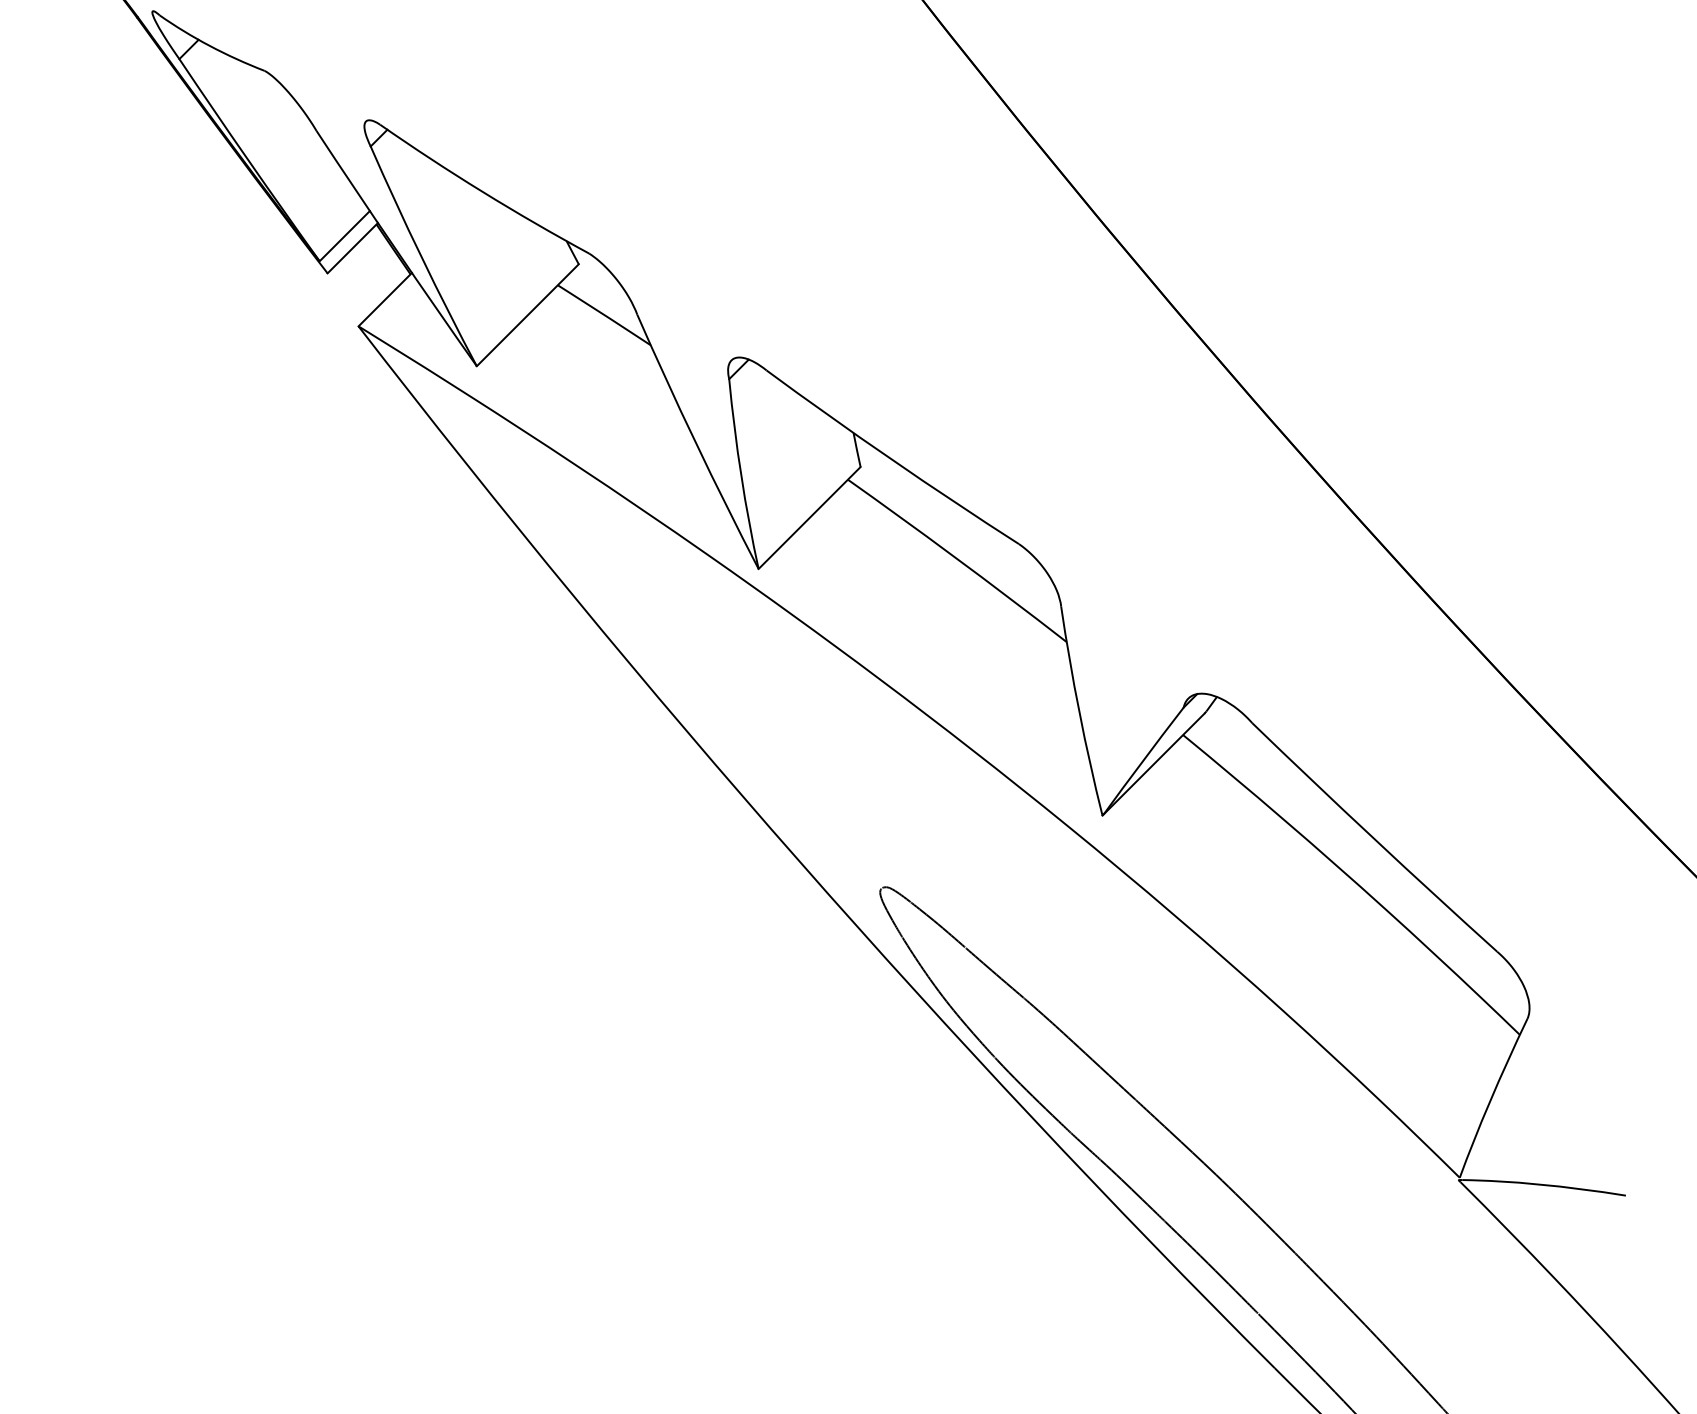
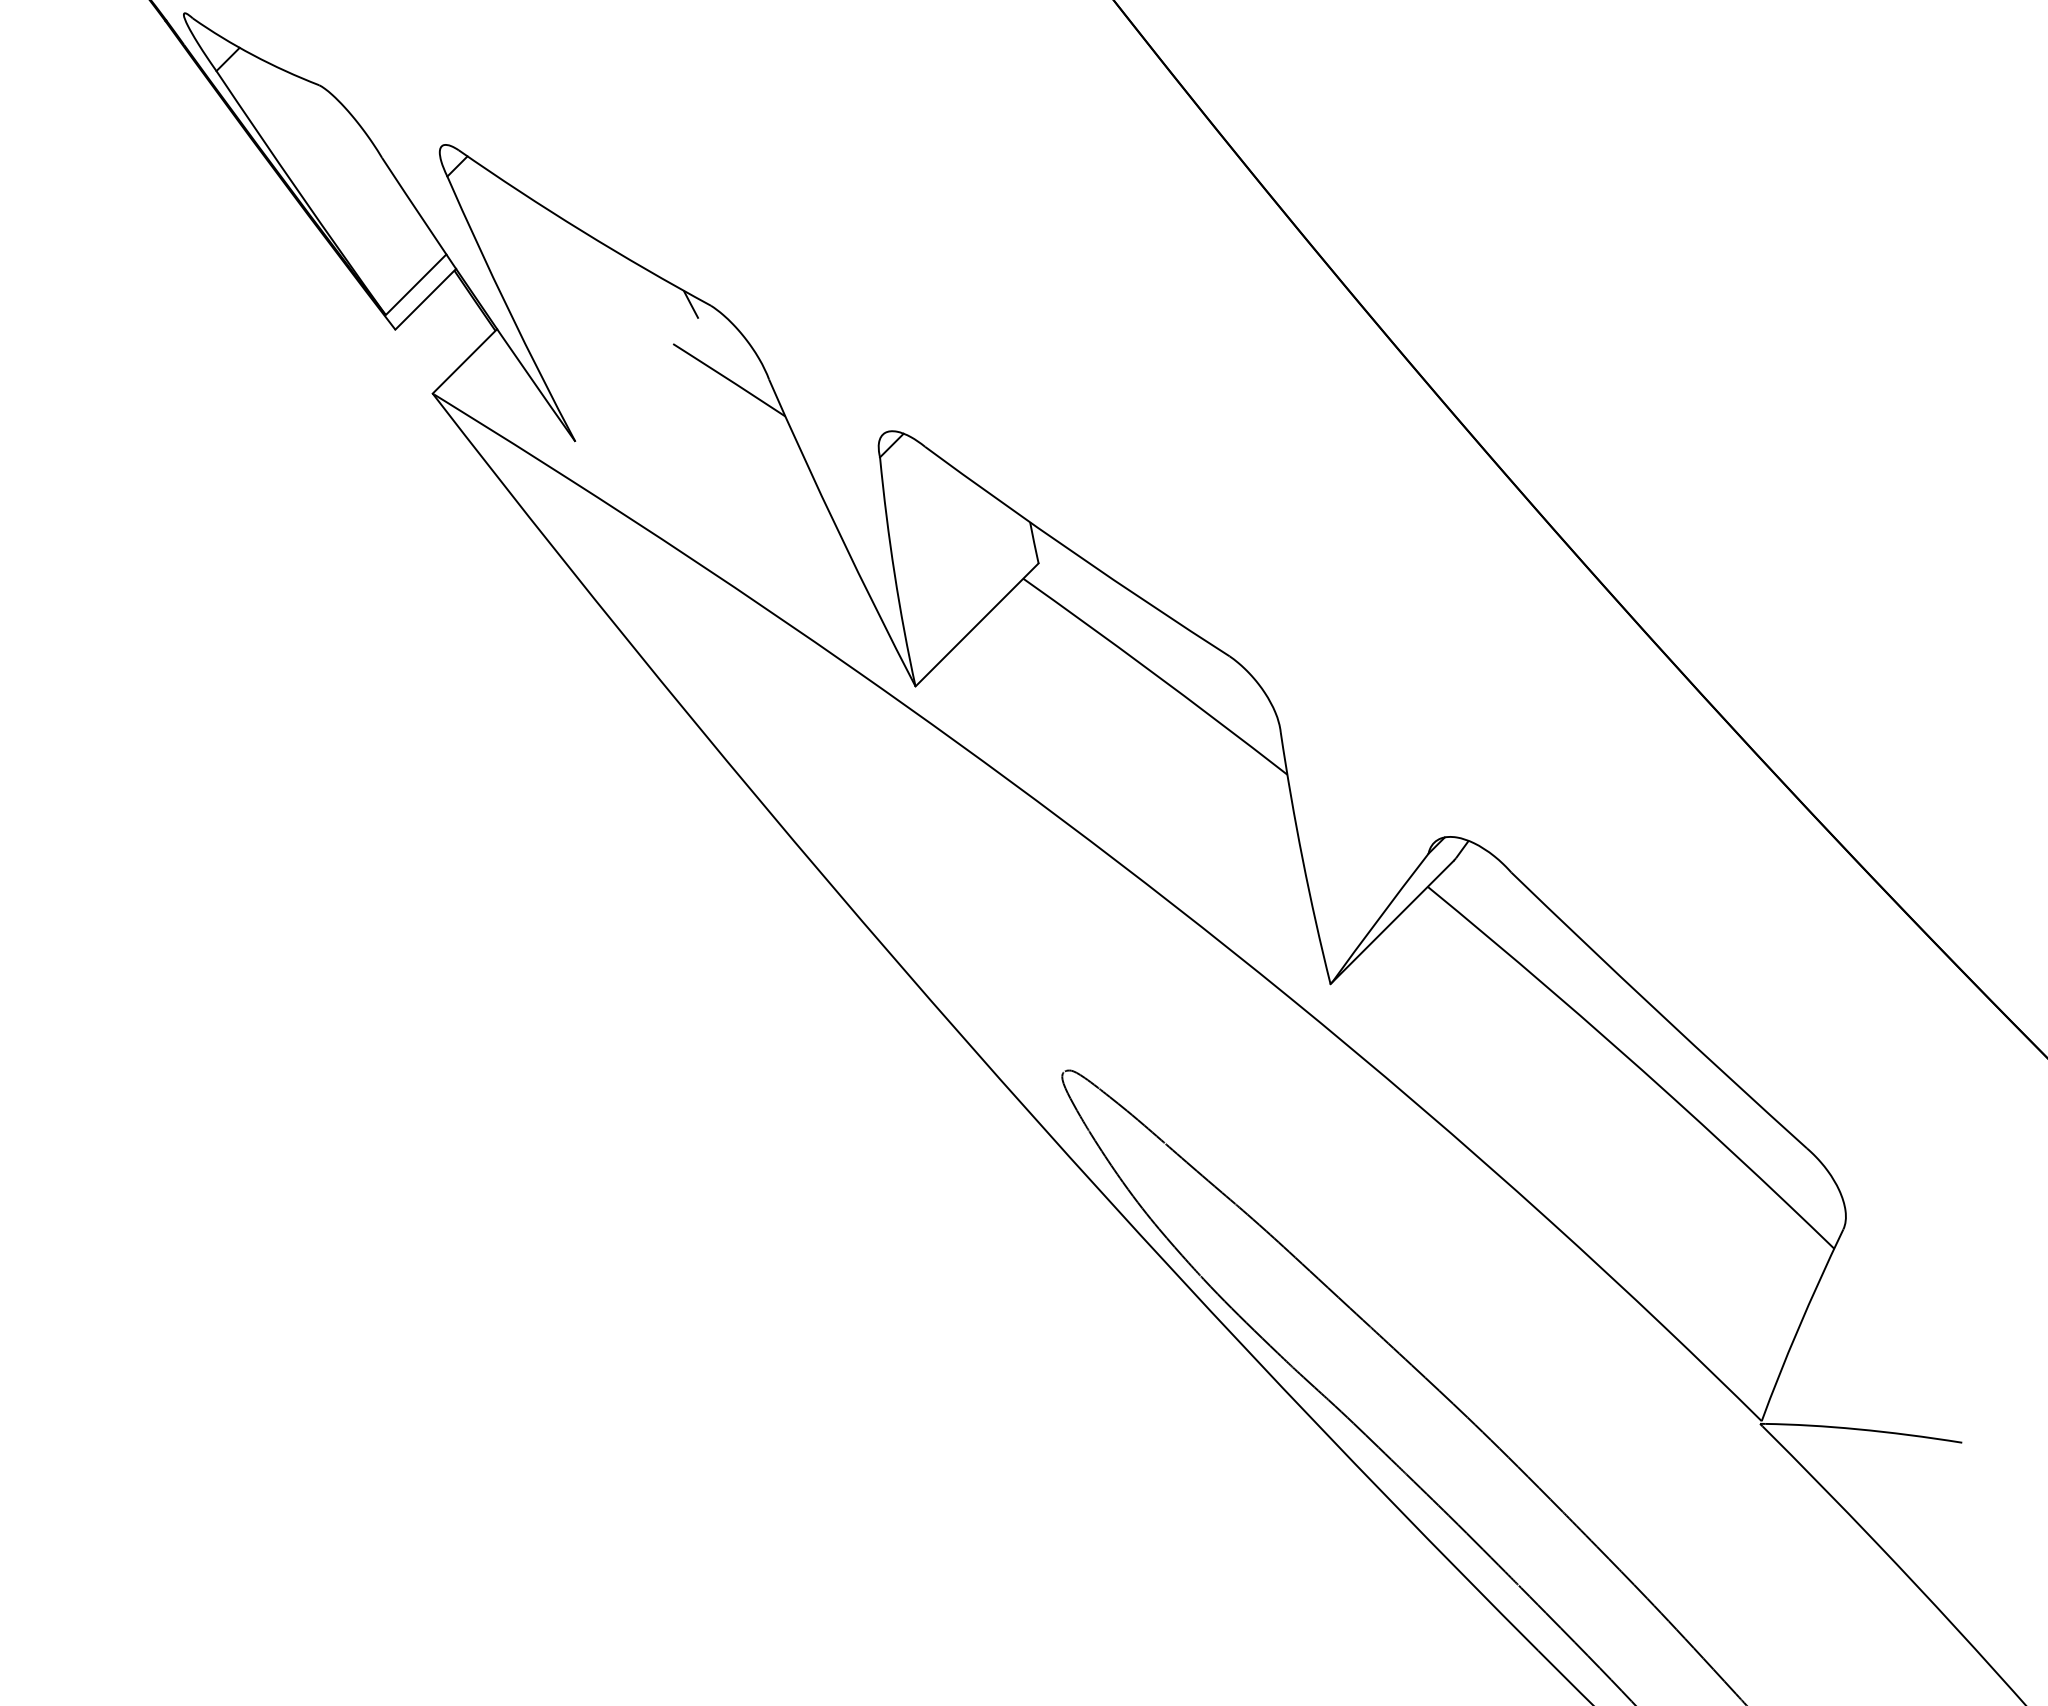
line: (527, 314) -> (636, 379), removed

